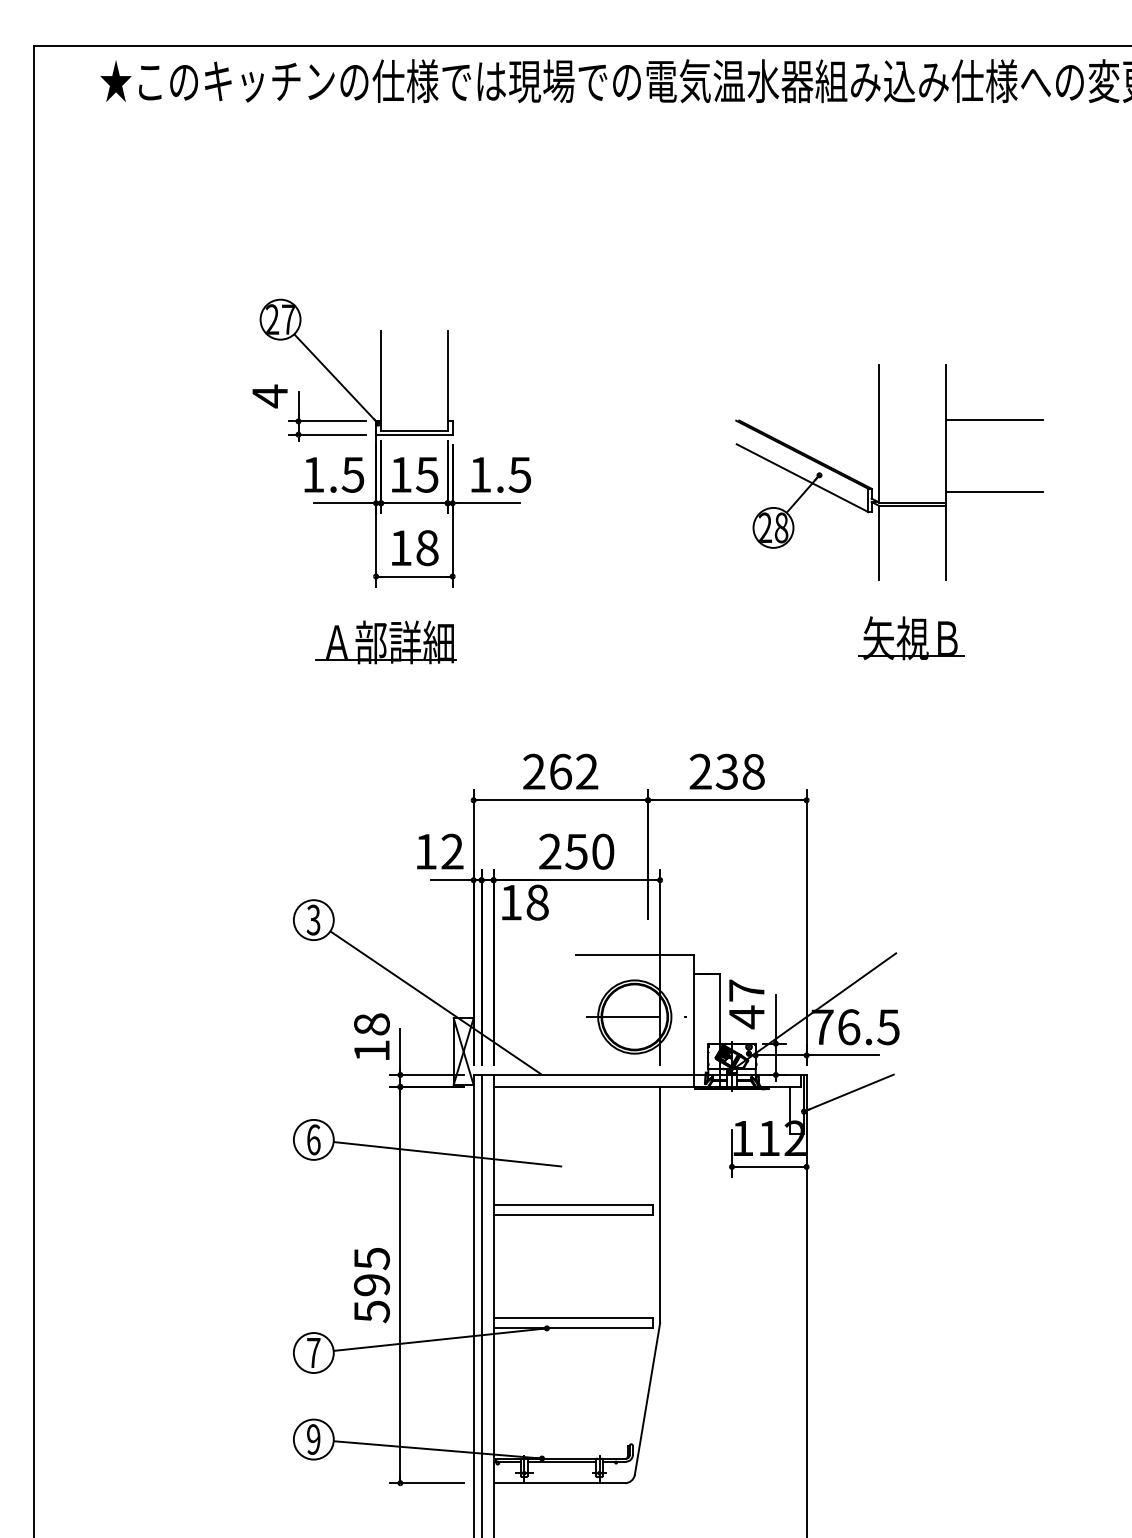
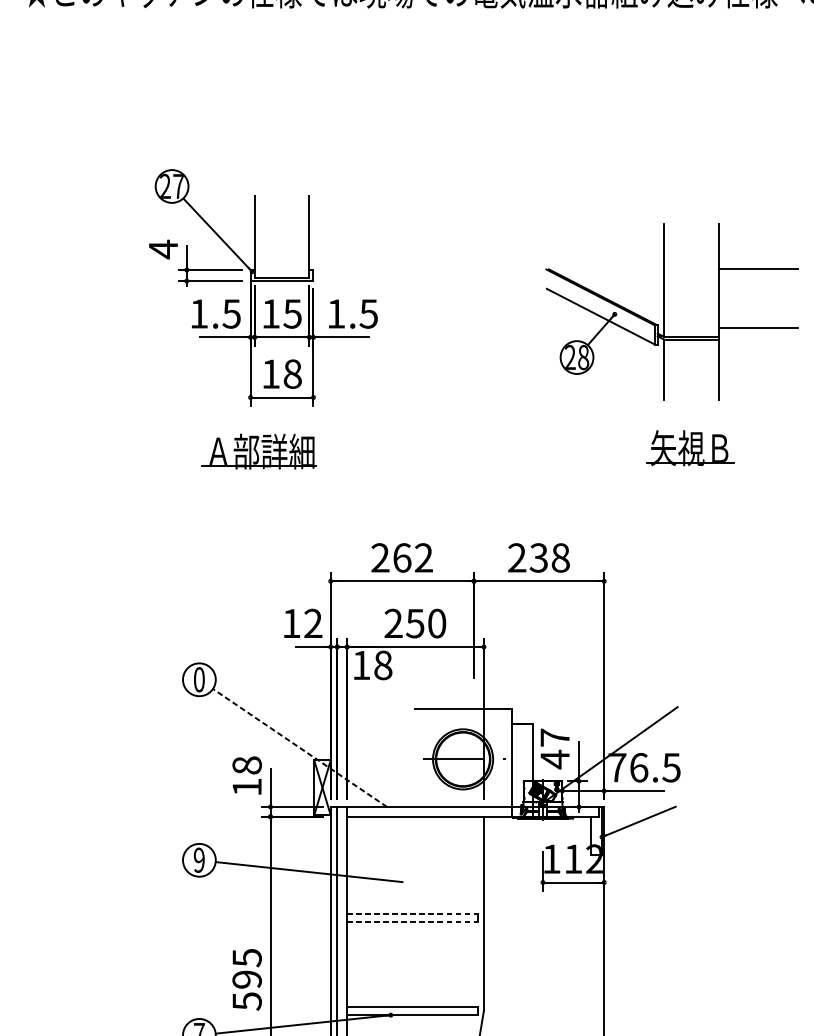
text: (313, 919) -> (199, 679), 3 -> 0
line: (436, 1003) -> (300, 748), solid -> dashed
text: (313, 1139) -> (199, 859), 6 -> 9
line: (573, 1205) -> (412, 914), solid -> dashed
line: (573, 1215) -> (412, 922), solid -> dashed

